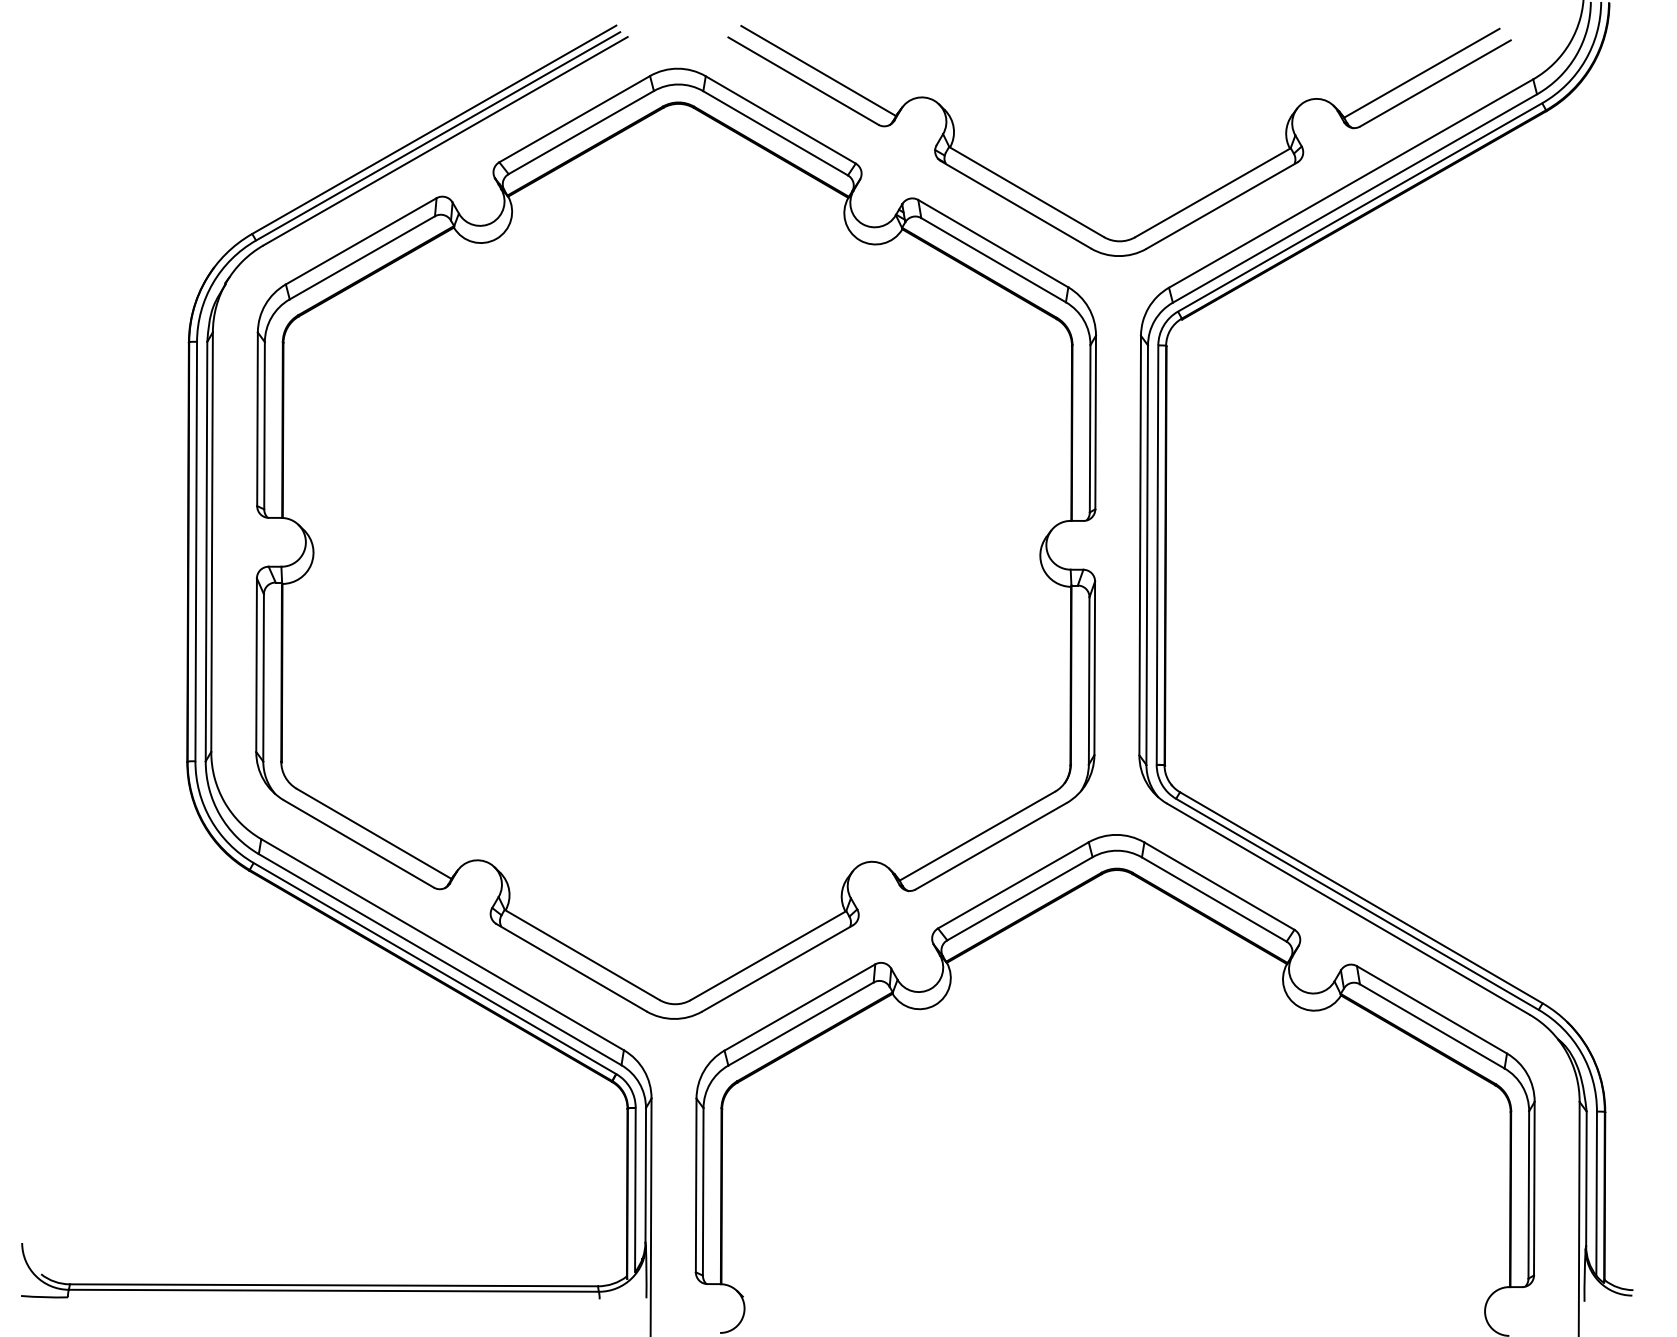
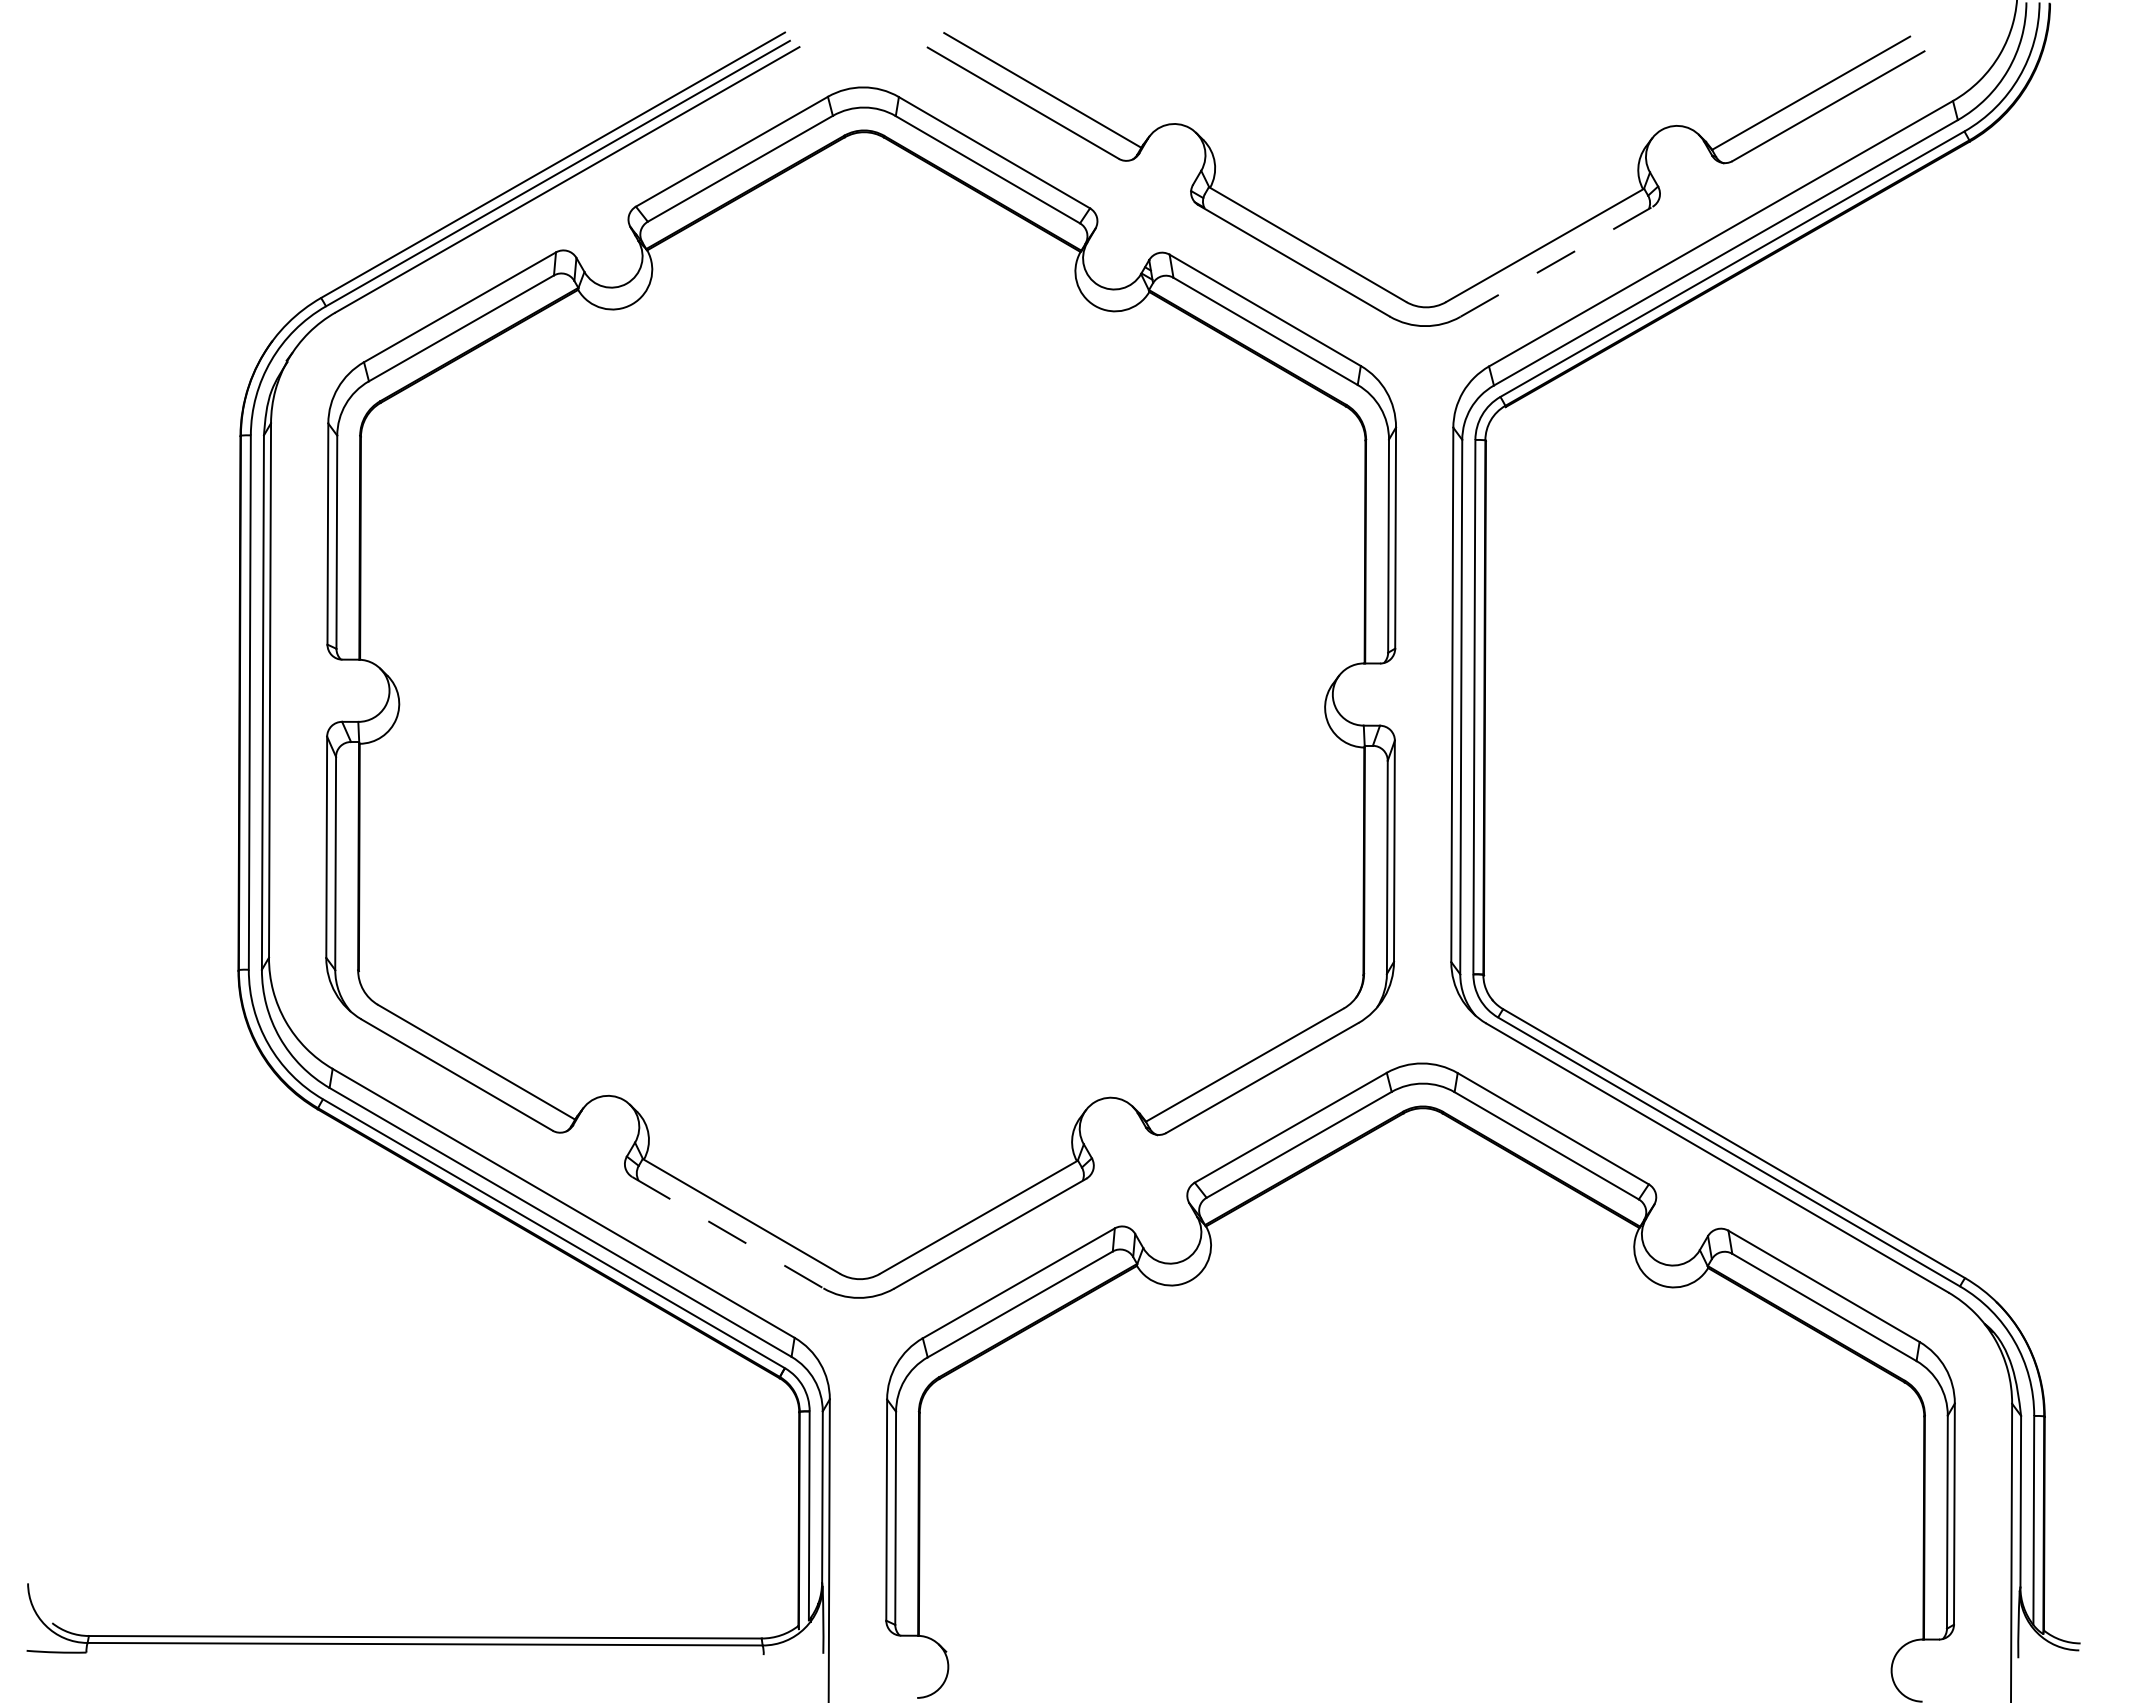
line: (1221, 205) -> (1556, 261), solid -> dashed
line: (571, 967) -> (727, 1232), solid -> dashed

